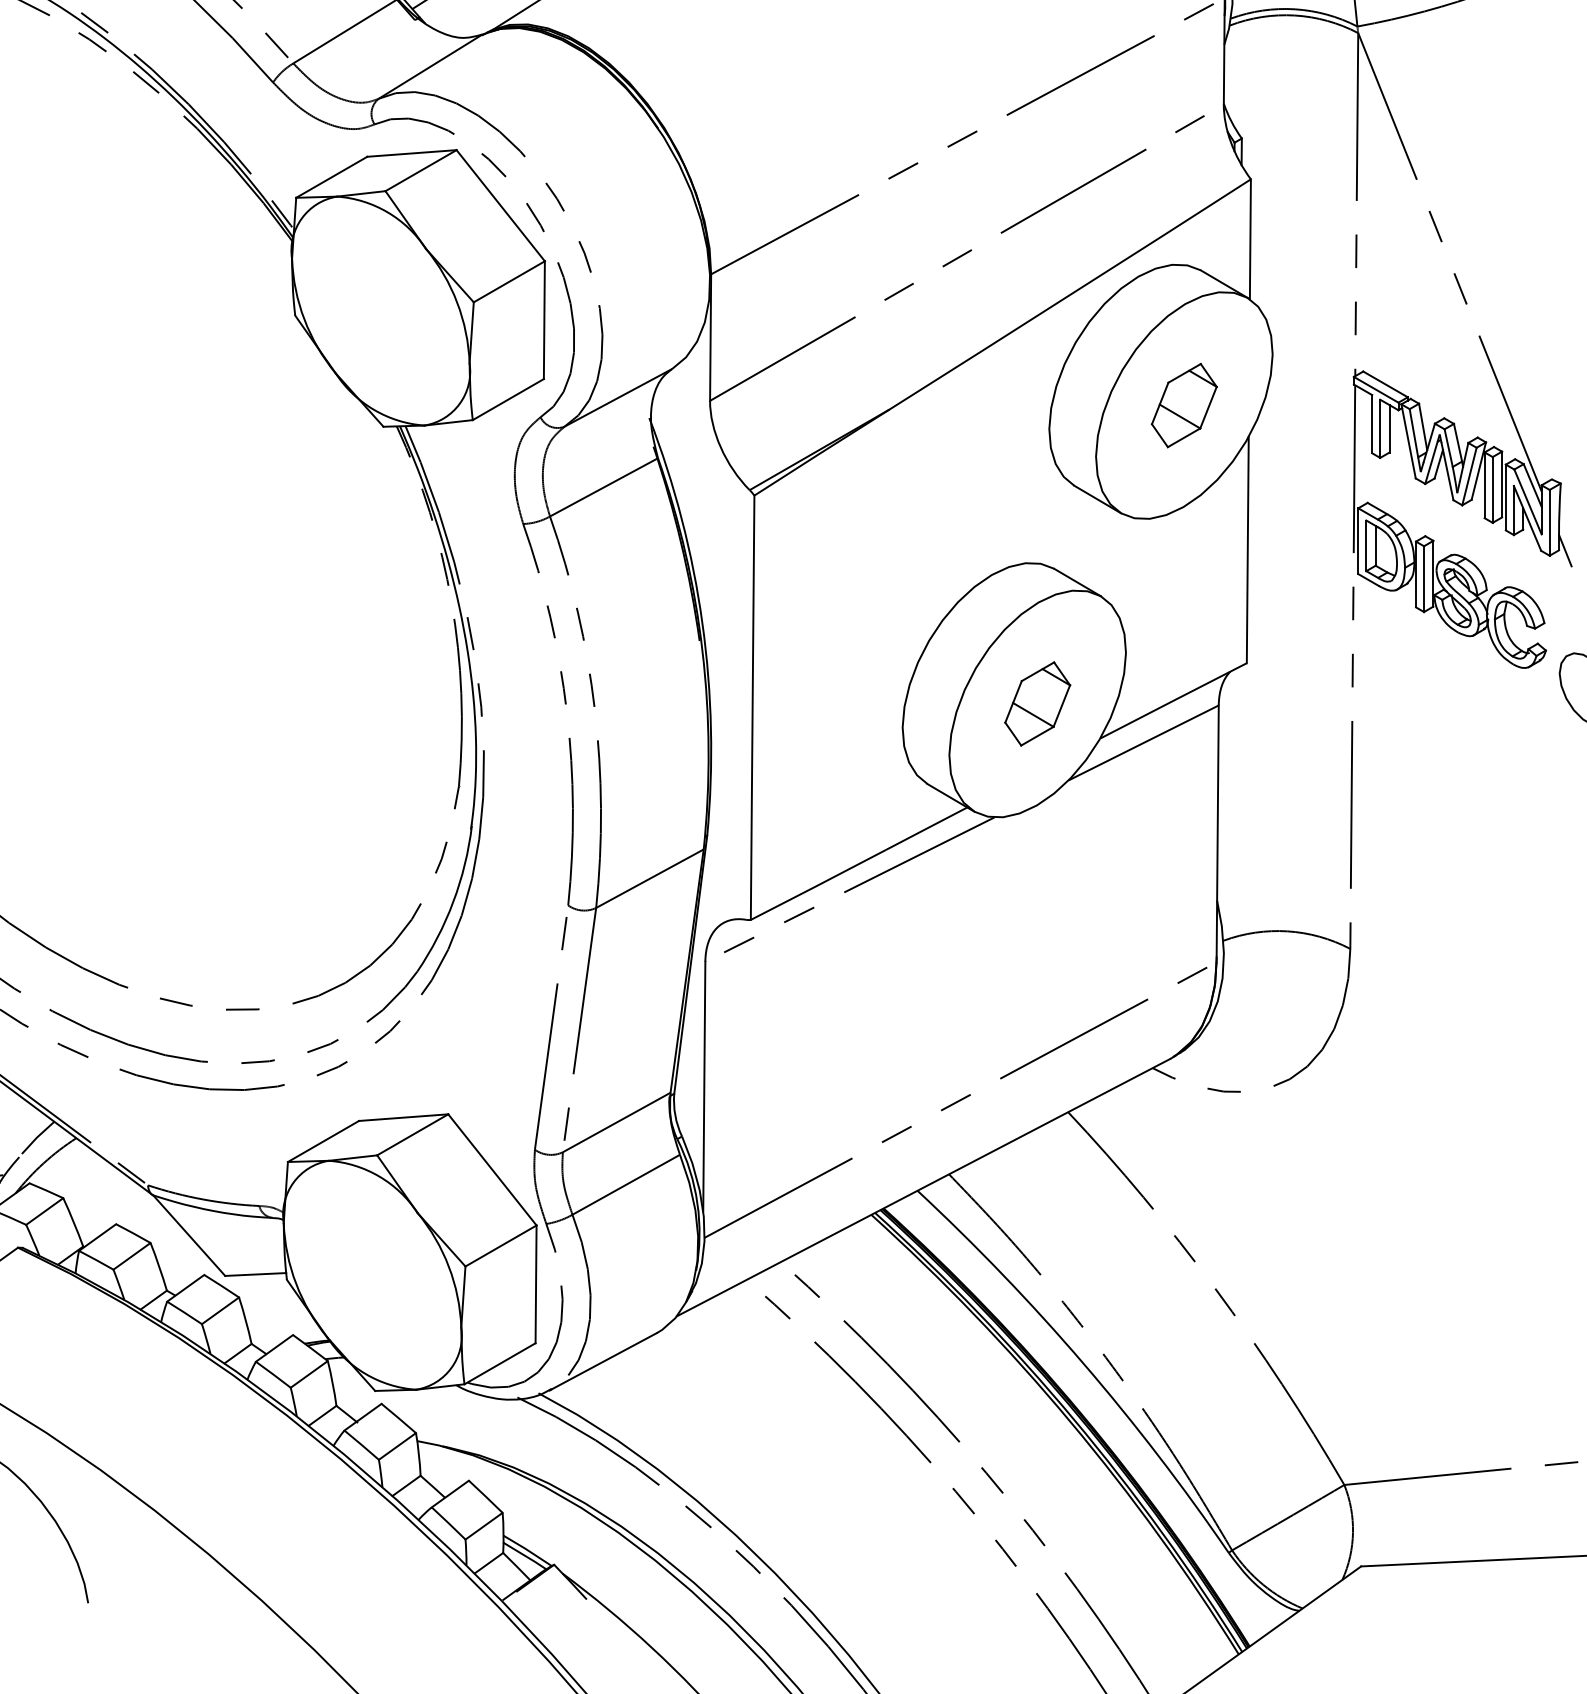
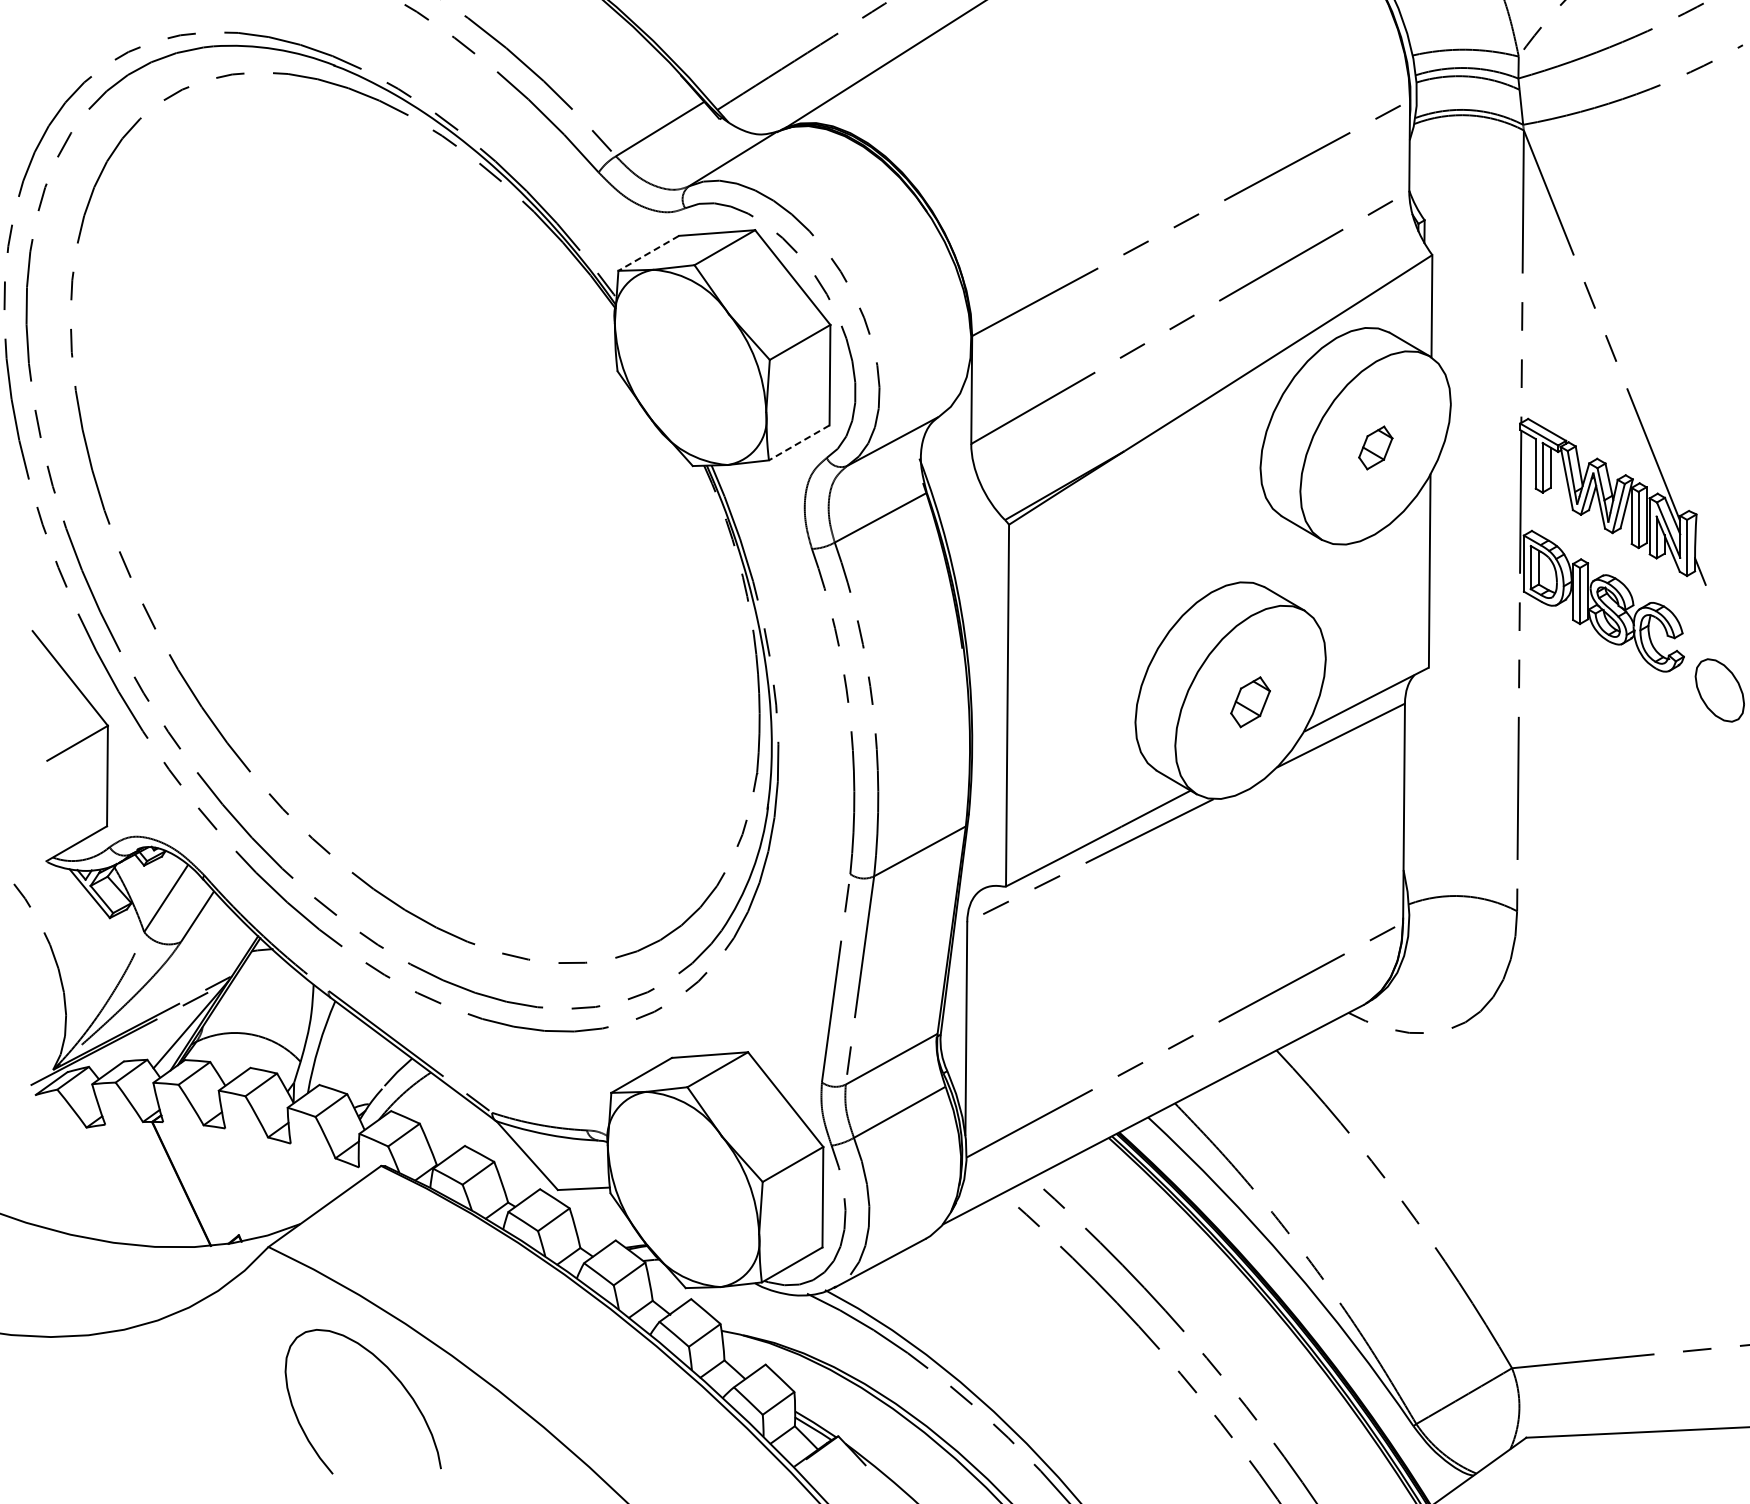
line: (331, 177) -> (648, 253), solid -> dashed
line: (508, 399) -> (799, 442), solid -> dashed
part: (1184, 405) -> (1375, 447), size x0.6
part: (1037, 702) -> (1250, 701), size x0.7

